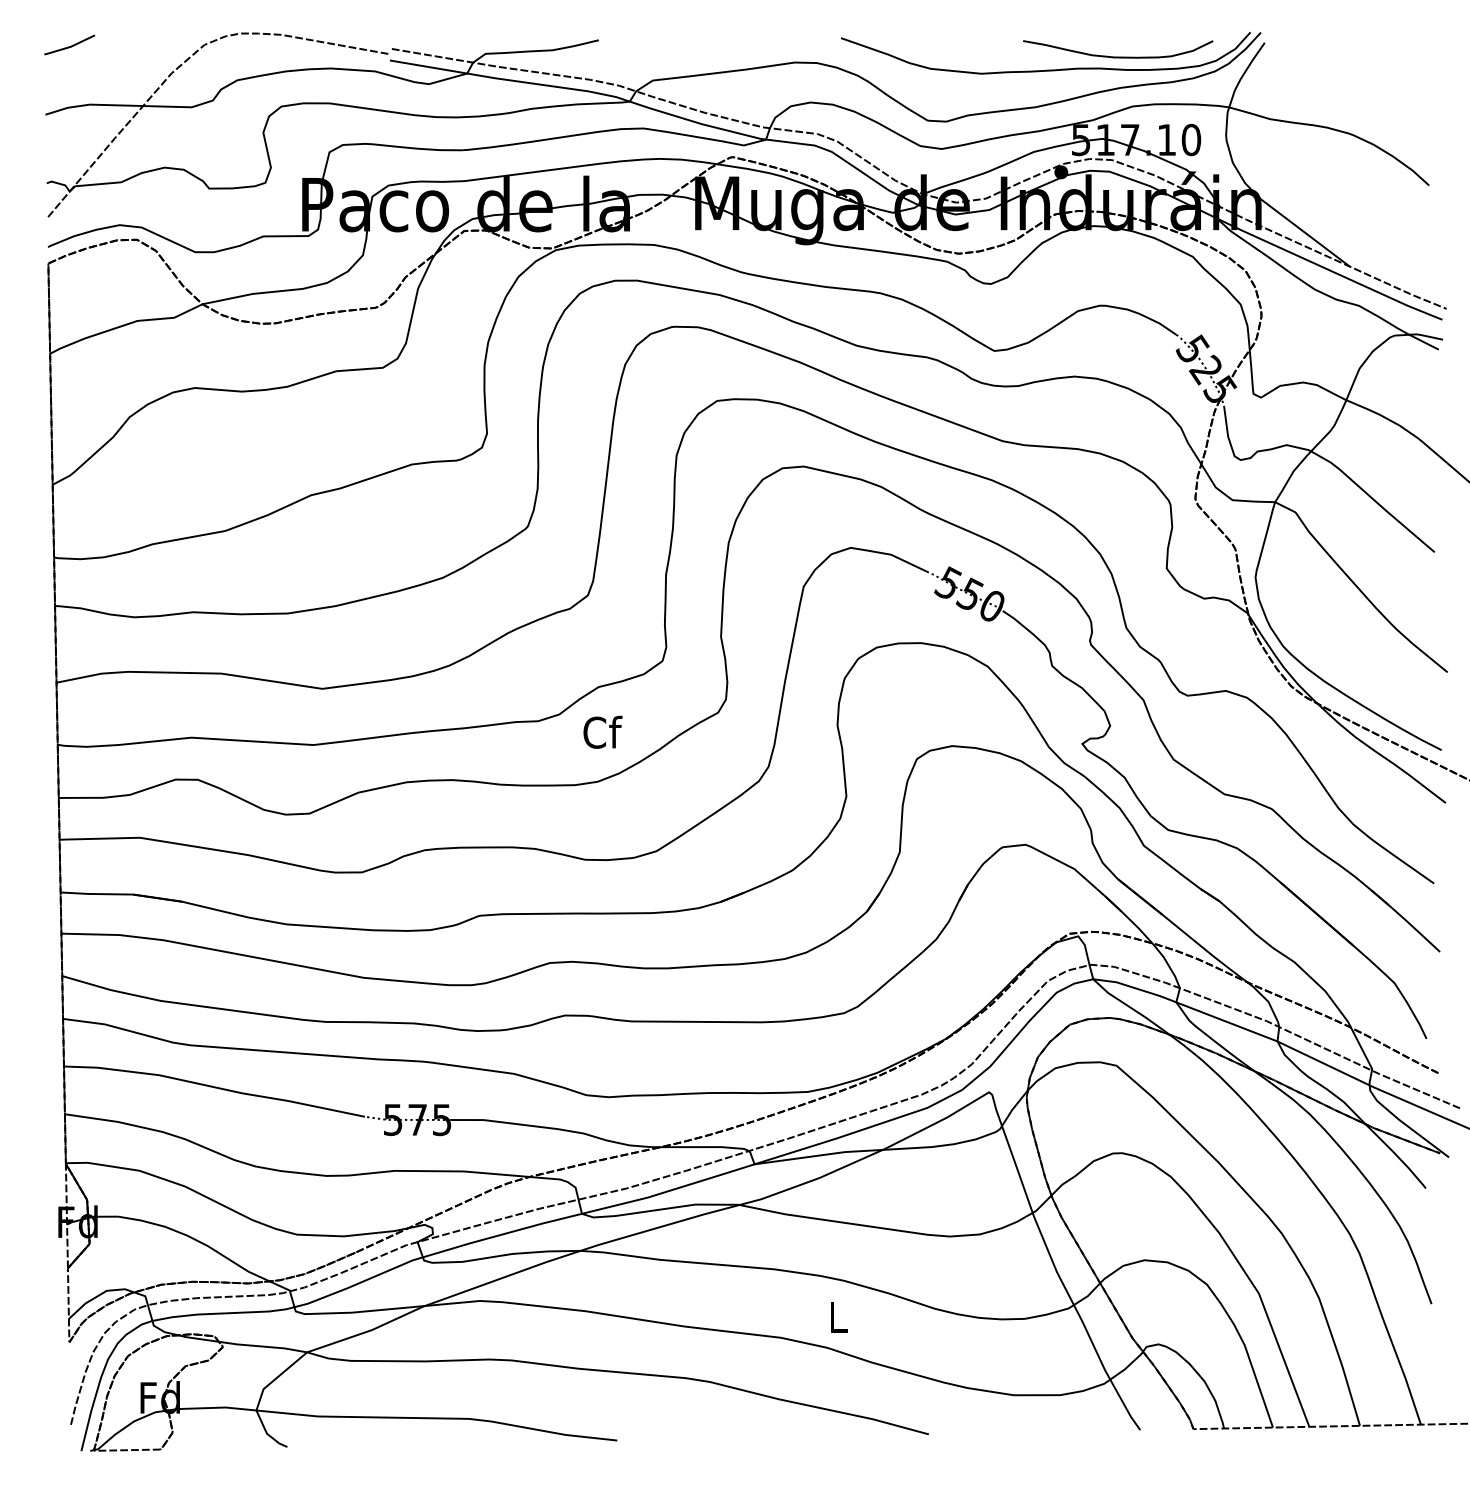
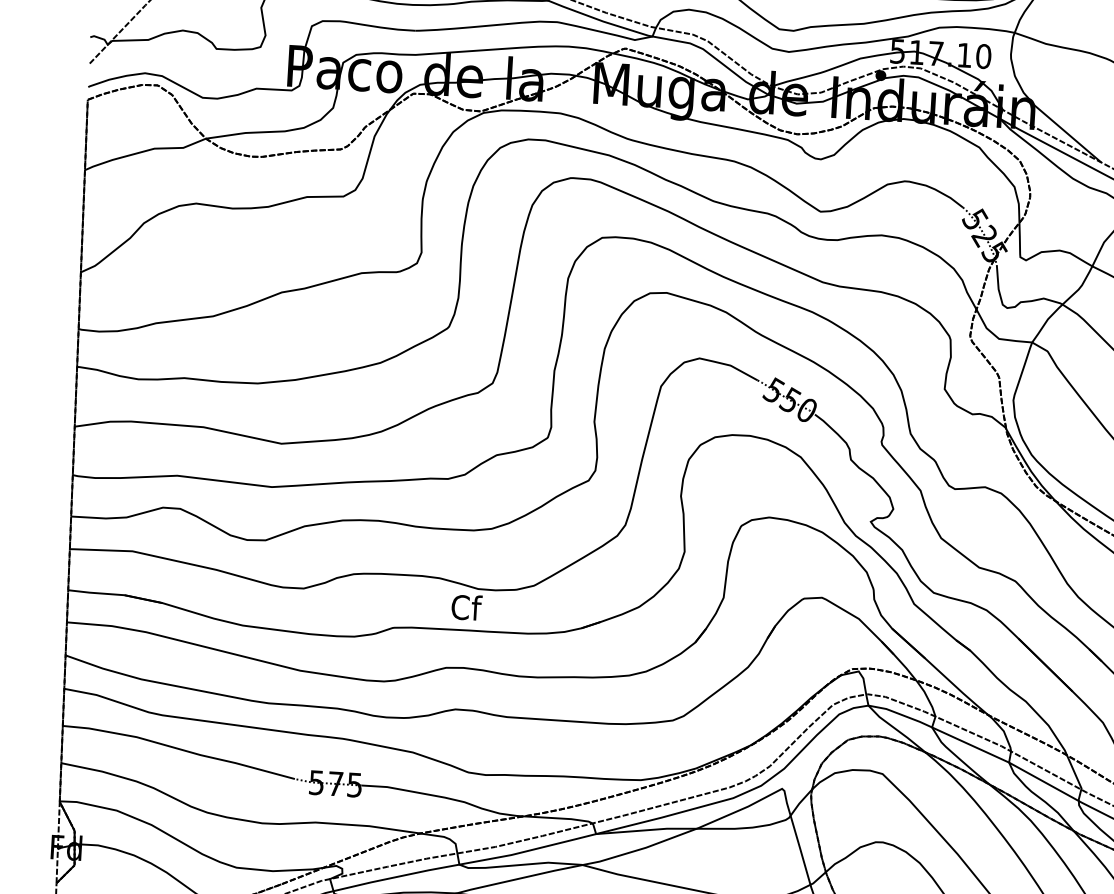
text: (602, 731) -> (466, 606), moved

